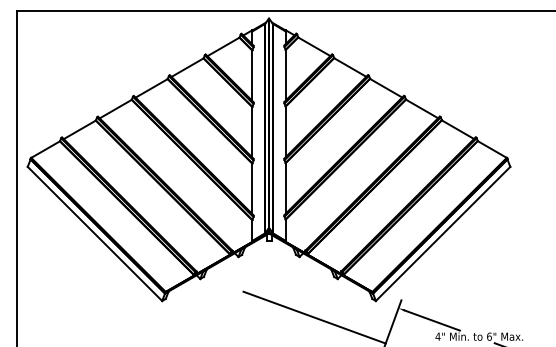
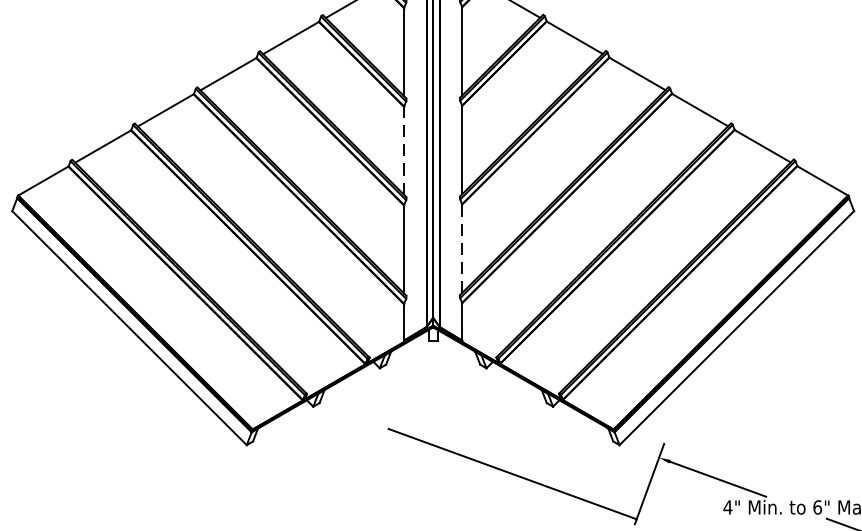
line: (252, 131) -> (404, 149), solid -> dashed
line: (285, 188) -> (461, 248), solid -> dashed

